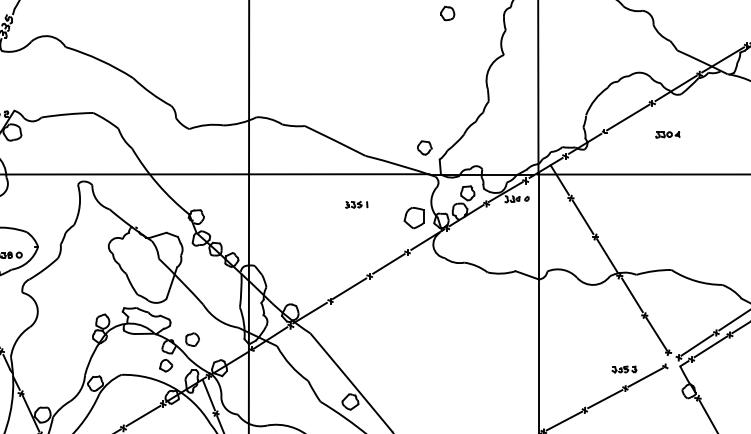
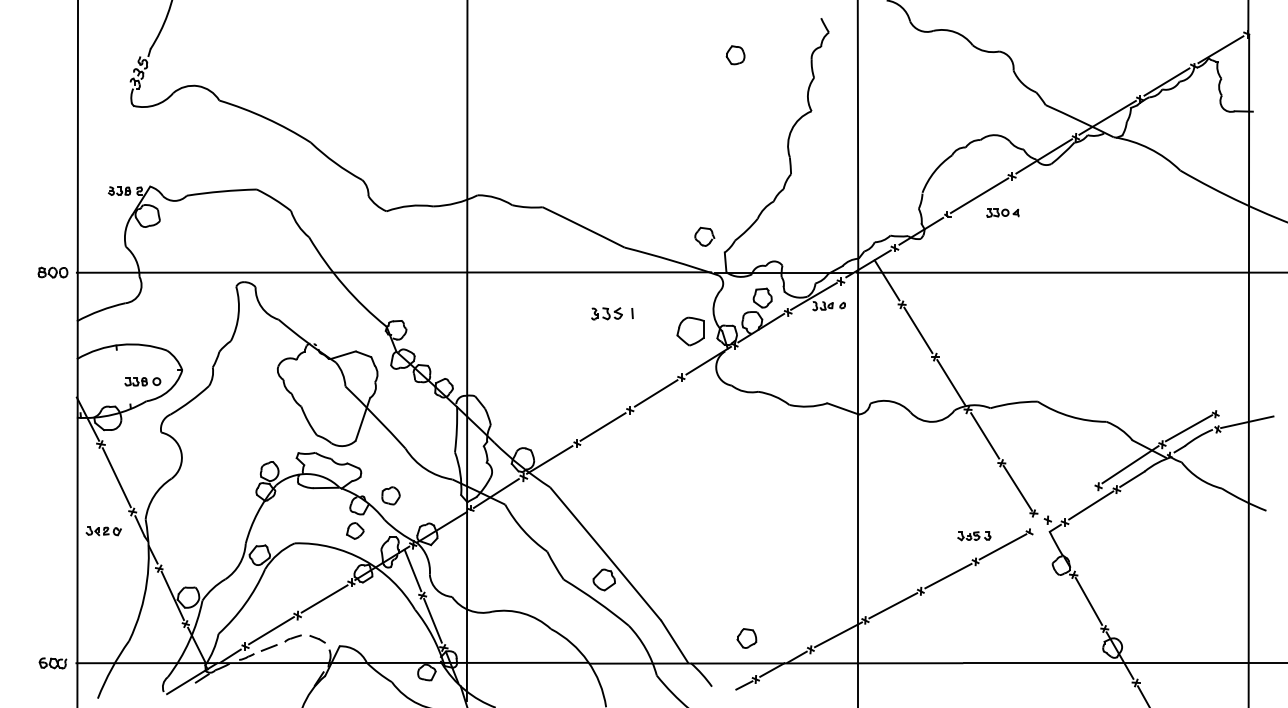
part: (667, 134) -> (1002, 212), moved
part: (356, 204) -> (612, 313), size x1.4
line: (697, 344) -> (1072, 502), removed

